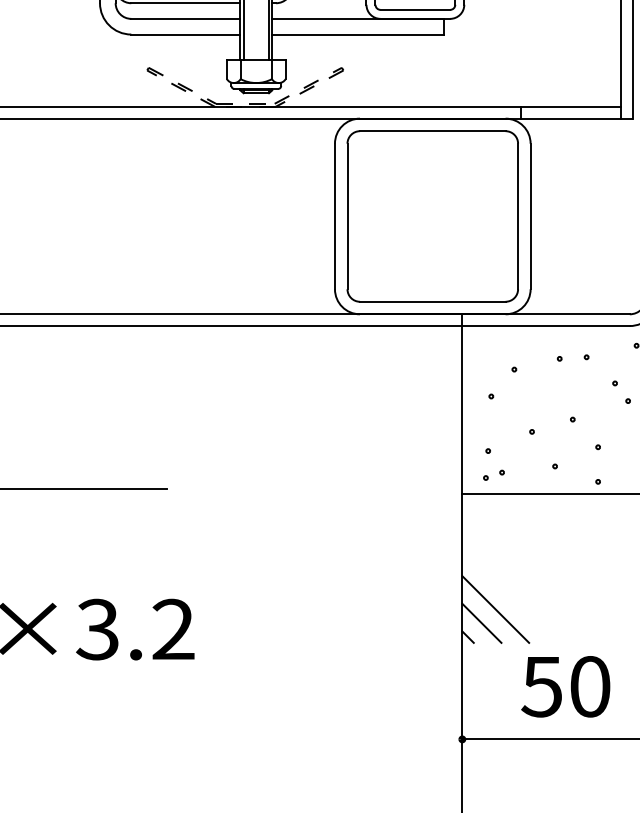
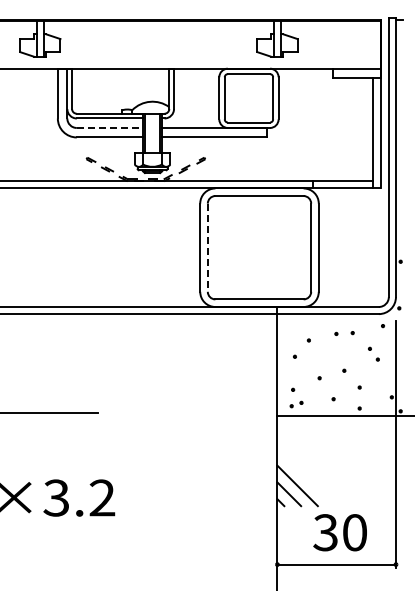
line: (186, 18) -> (110, 127), solid -> dashed
line: (346, 217) -> (207, 248), solid -> dashed
text: (541, 686) -> (325, 532), 50 -> 30

